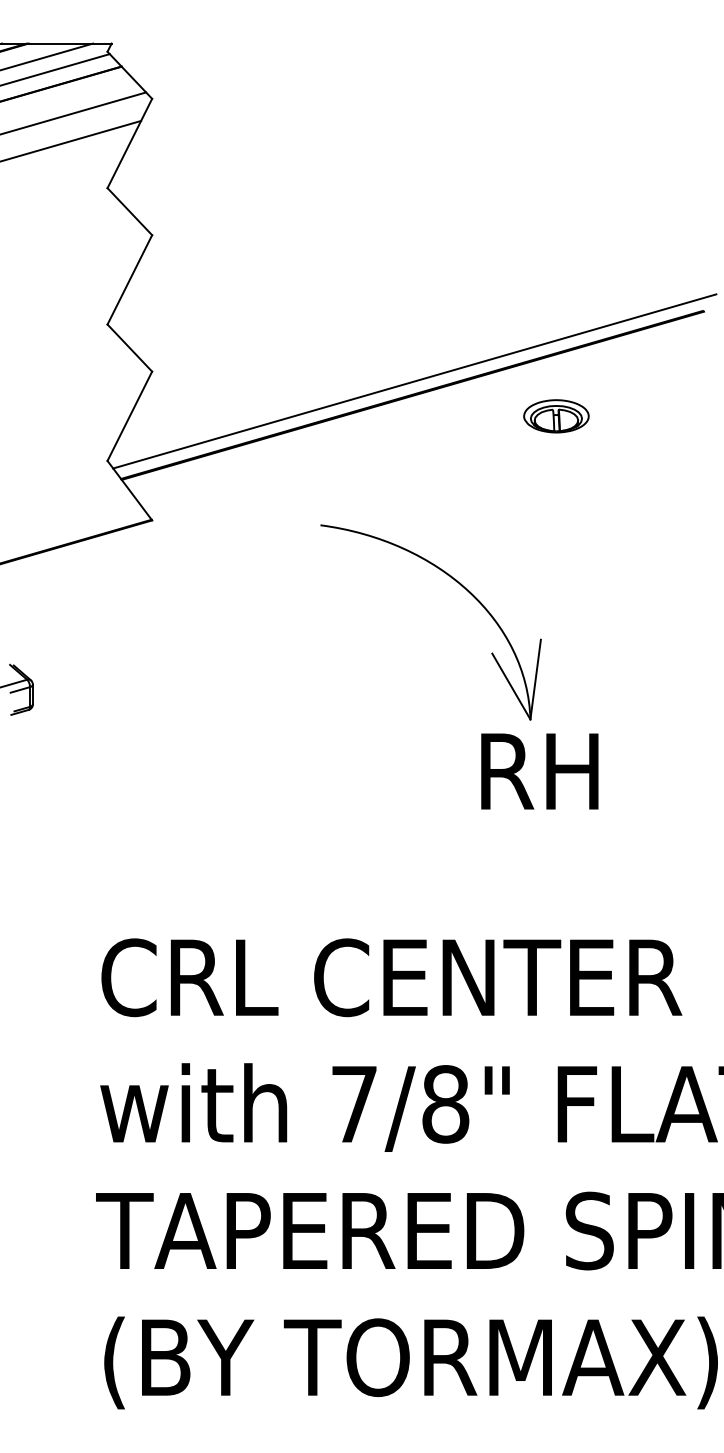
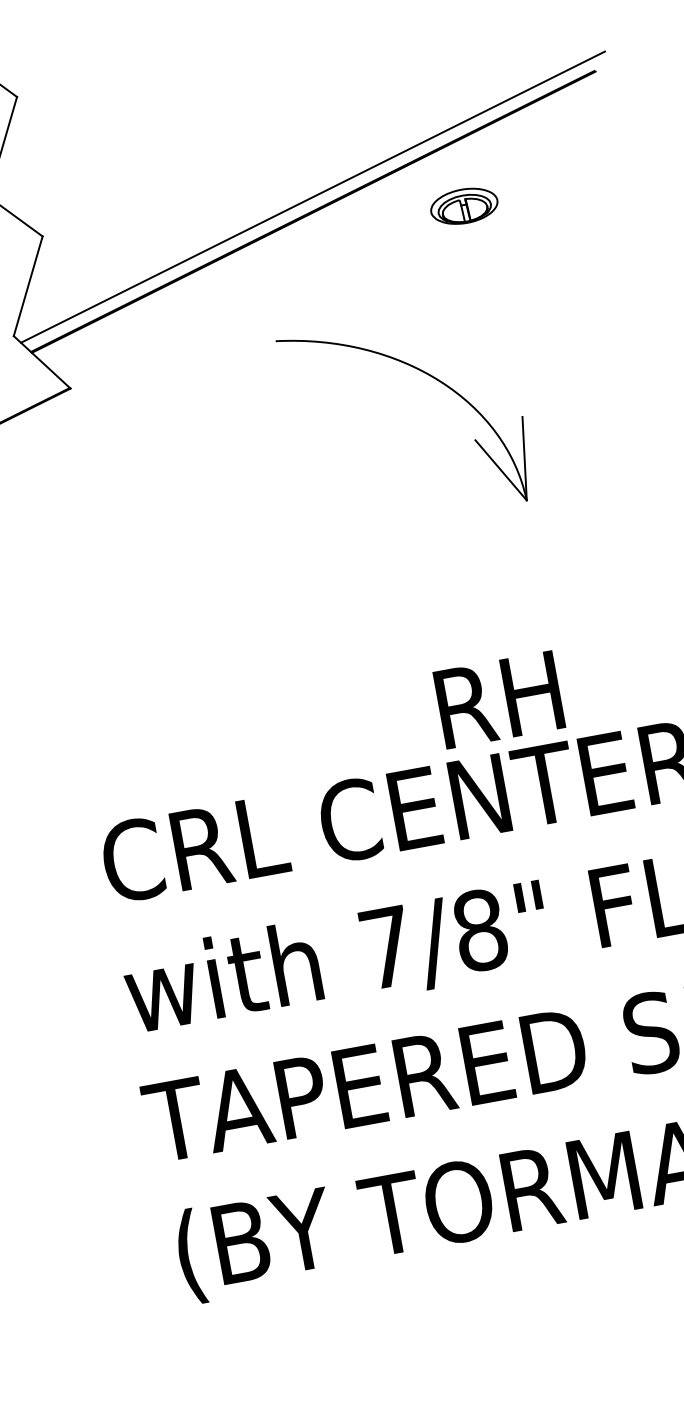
part: (462, 587) -> (432, 378), moved
text: (539, 771) -> (498, 699), moved

